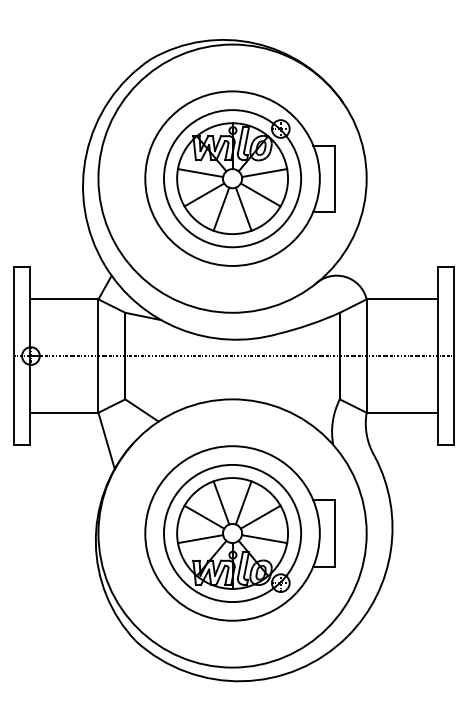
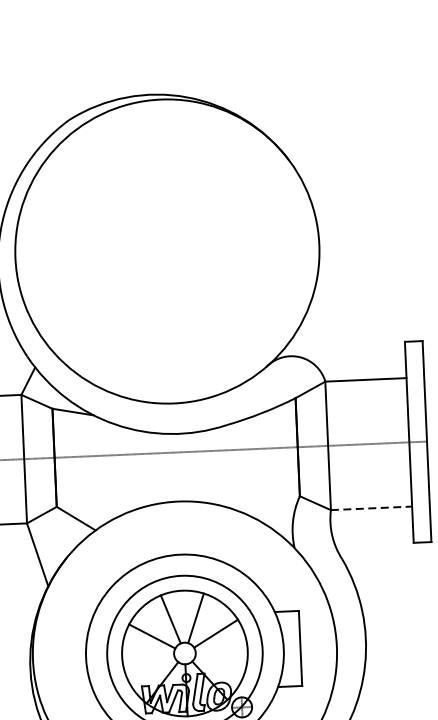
part: (239, 178) -> (175, 250), removed
line: (402, 412) -> (371, 508), solid -> dashed
line: (200, 539) -> (148, 661), removed
line: (264, 539) -> (221, 658), removed

